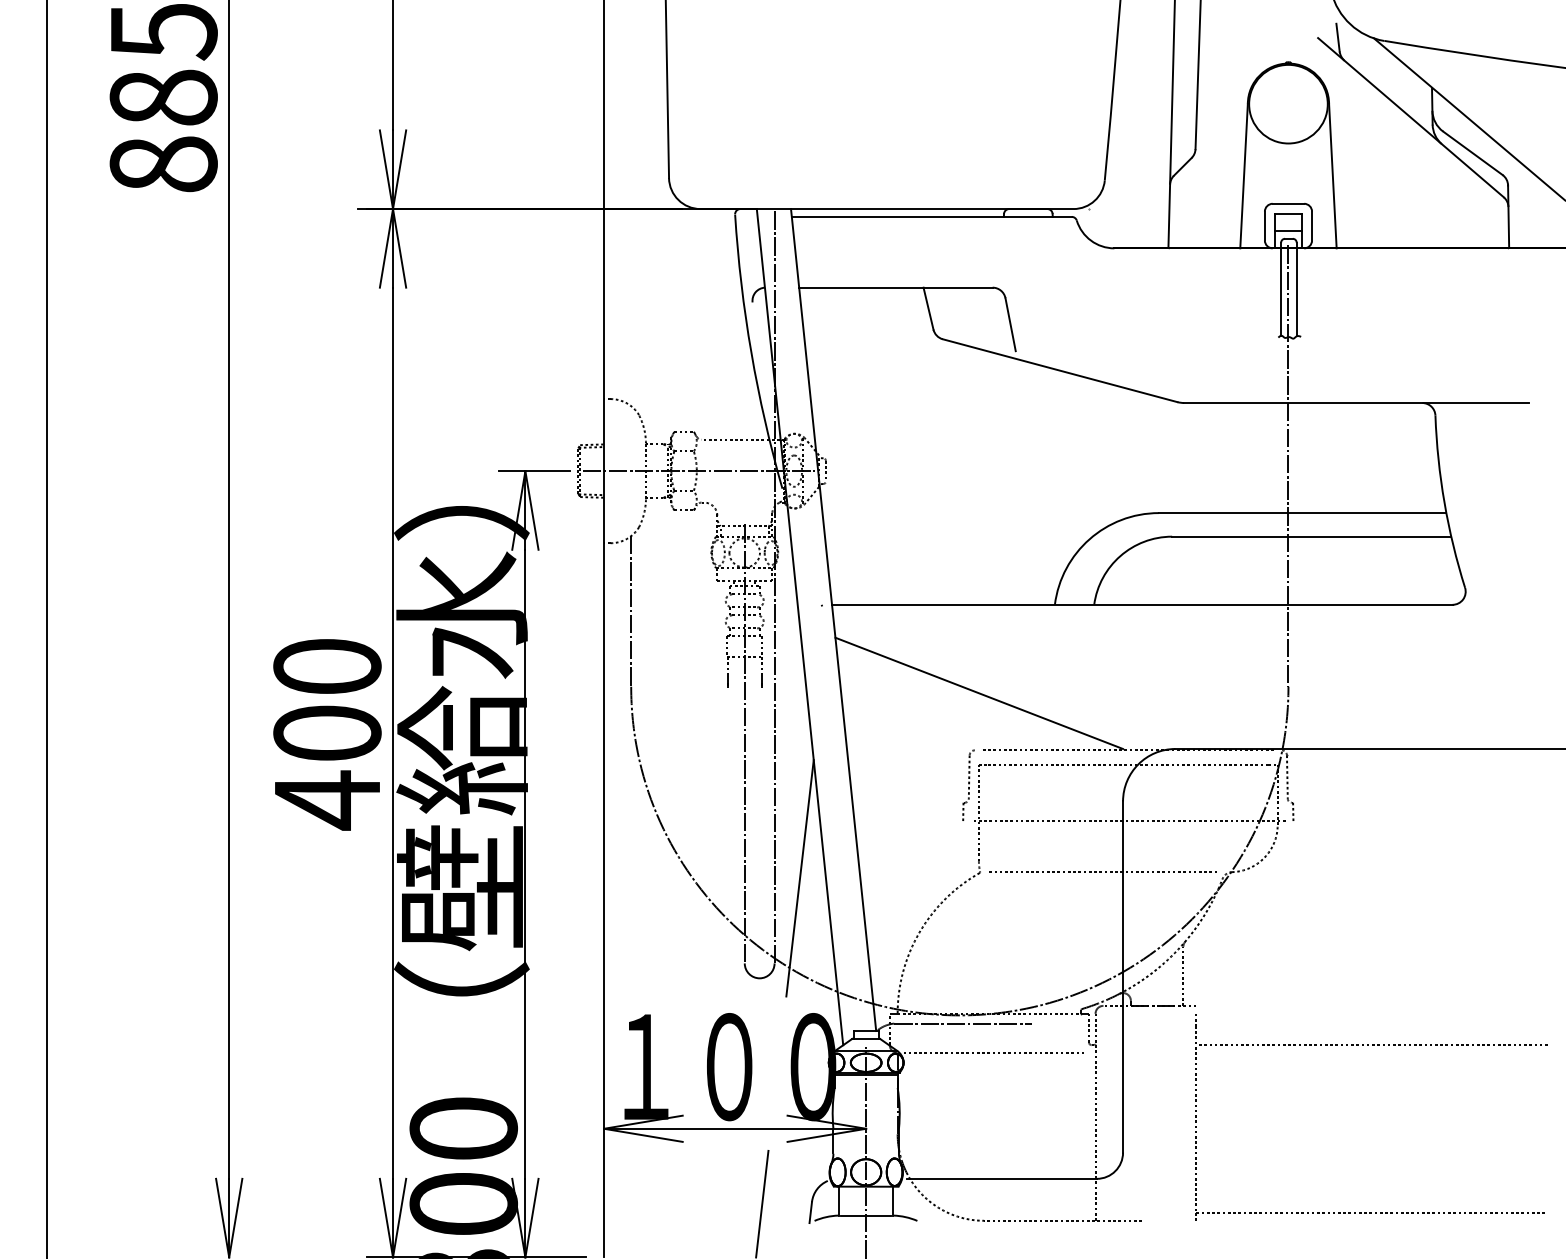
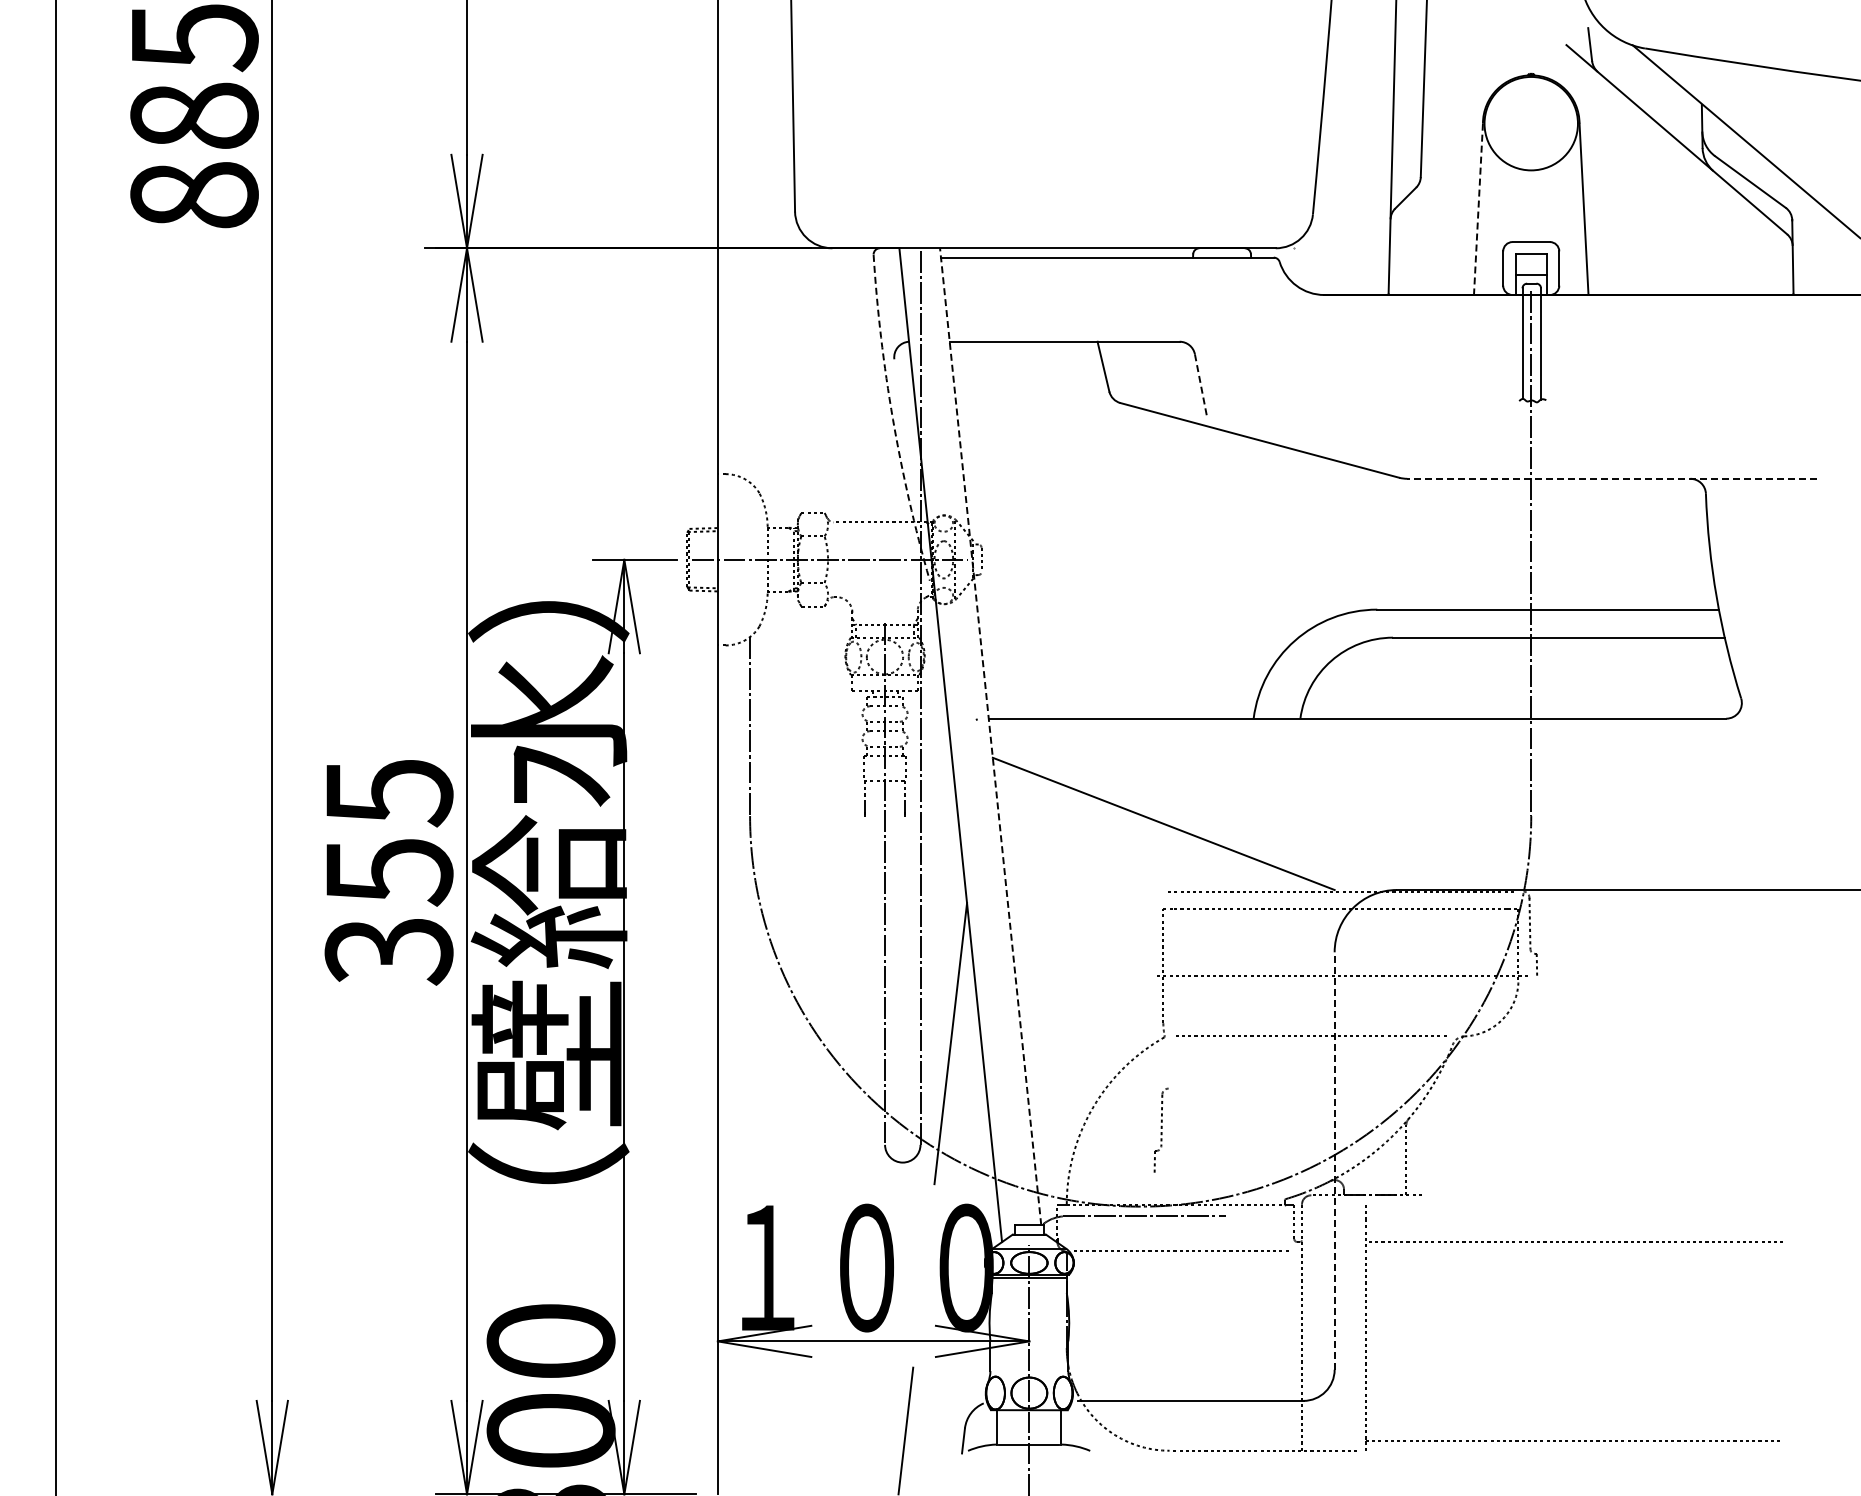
line: (1244, 176) -> (1478, 209), solid -> dashed
line: (1011, 325) -> (1201, 386), solid -> dashed
arc: (751, 353) -> (892, 419), solid -> dashed
line: (1356, 402) -> (1612, 478), solid -> dashed
line: (833, 619) -> (990, 736), solid -> dashed
text: (326, 735) -> (388, 873), 400 -> 355
part: (968, 784) -> (1160, 1129), moved
line: (1122, 977) -> (1334, 1161), solid -> dashed
part: (1369, 1045) -> (1571, 1242), moved

